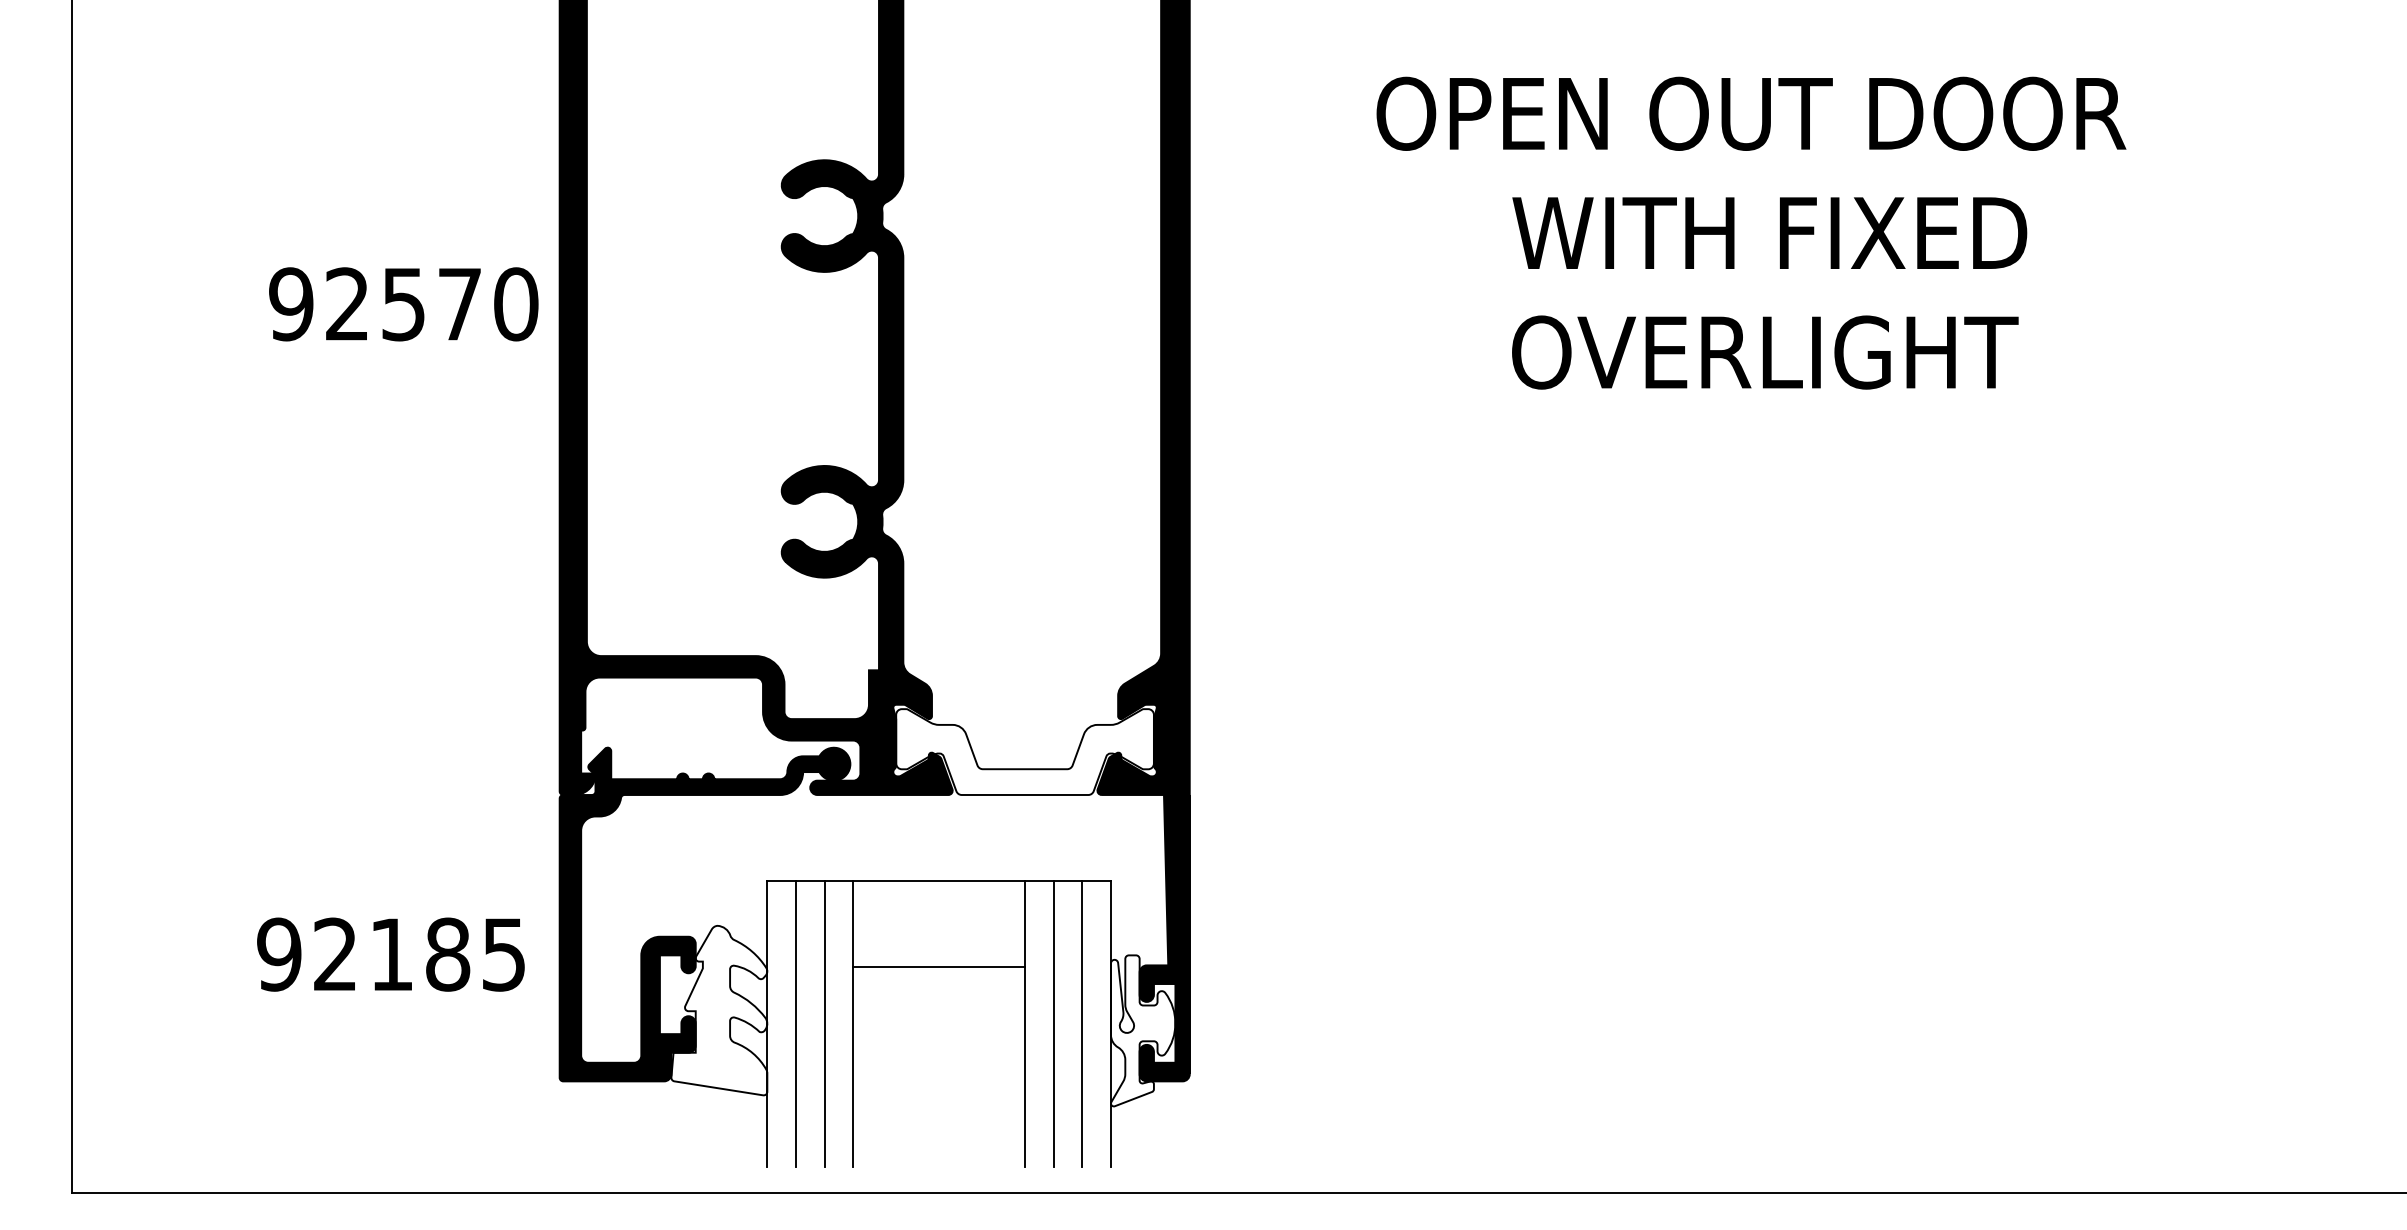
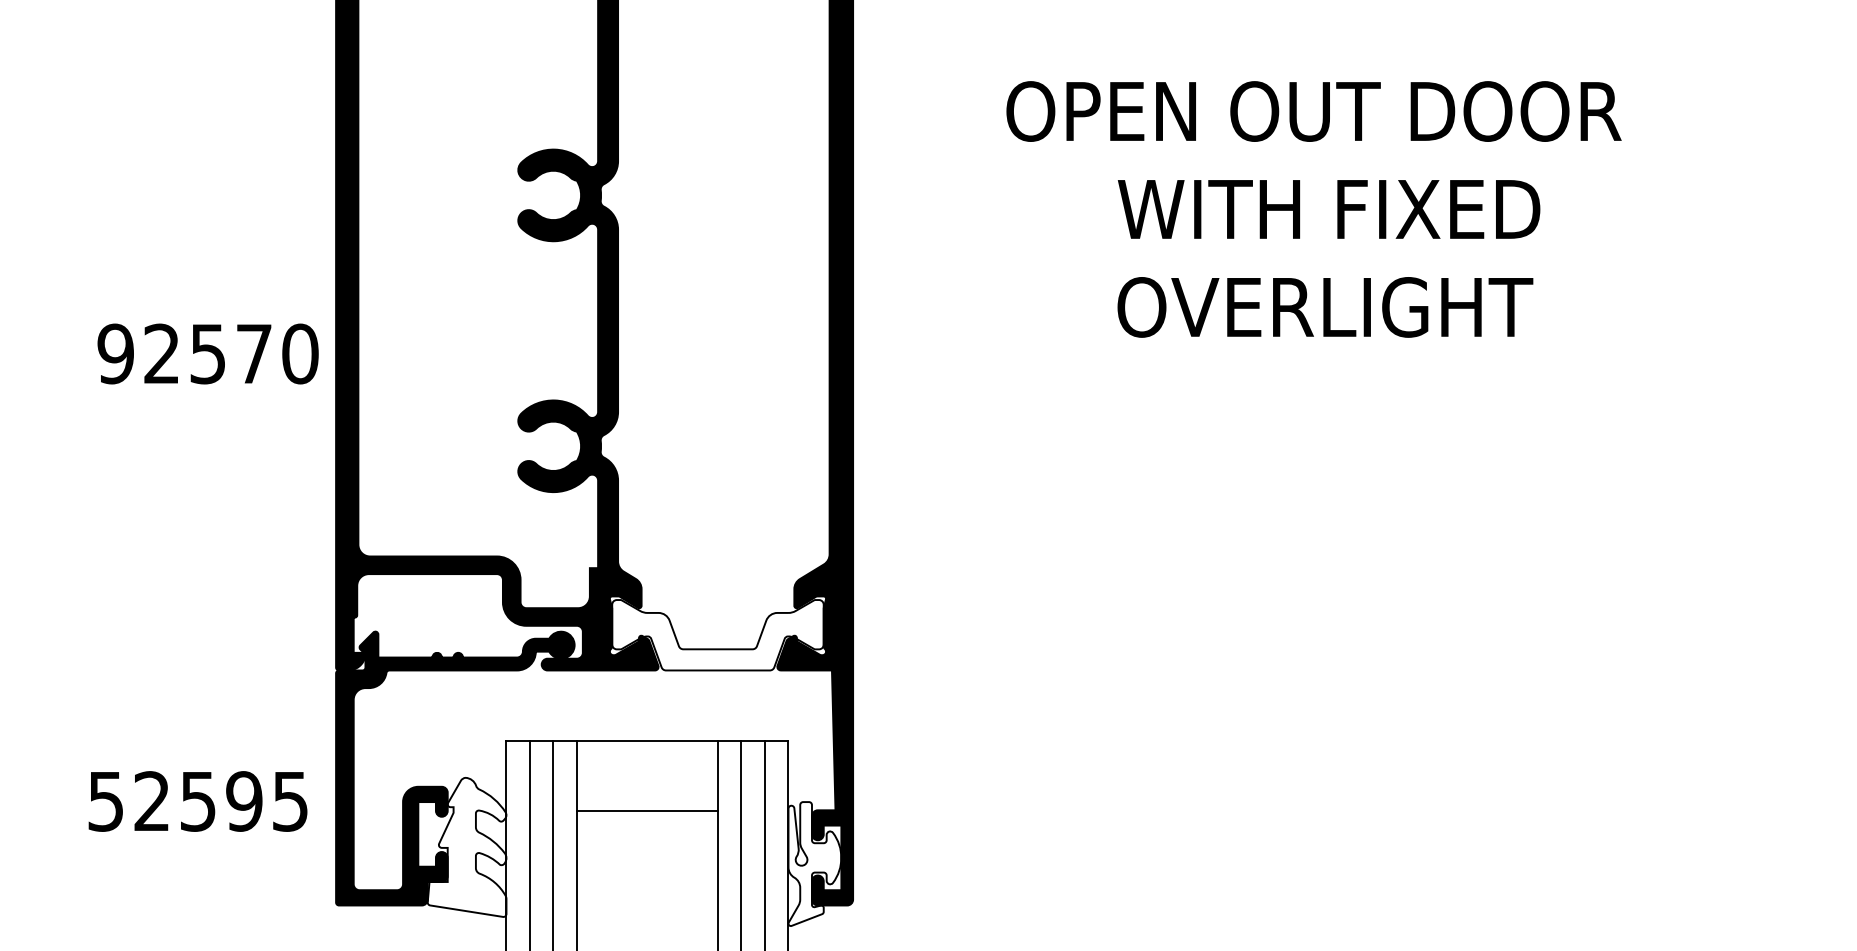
text: (403, 304) -> (207, 354), moved
text: (363, 954) -> (175, 801), 92185 -> 52595

